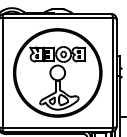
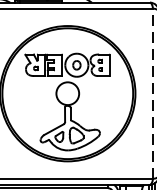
line: (112, 72) -> (152, 93), solid -> dashed

